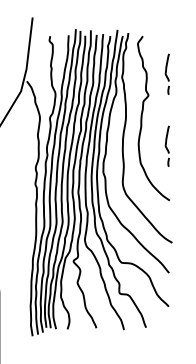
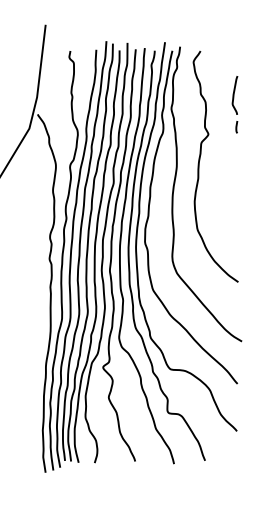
part: (166, 145) -> (233, 204), removed

